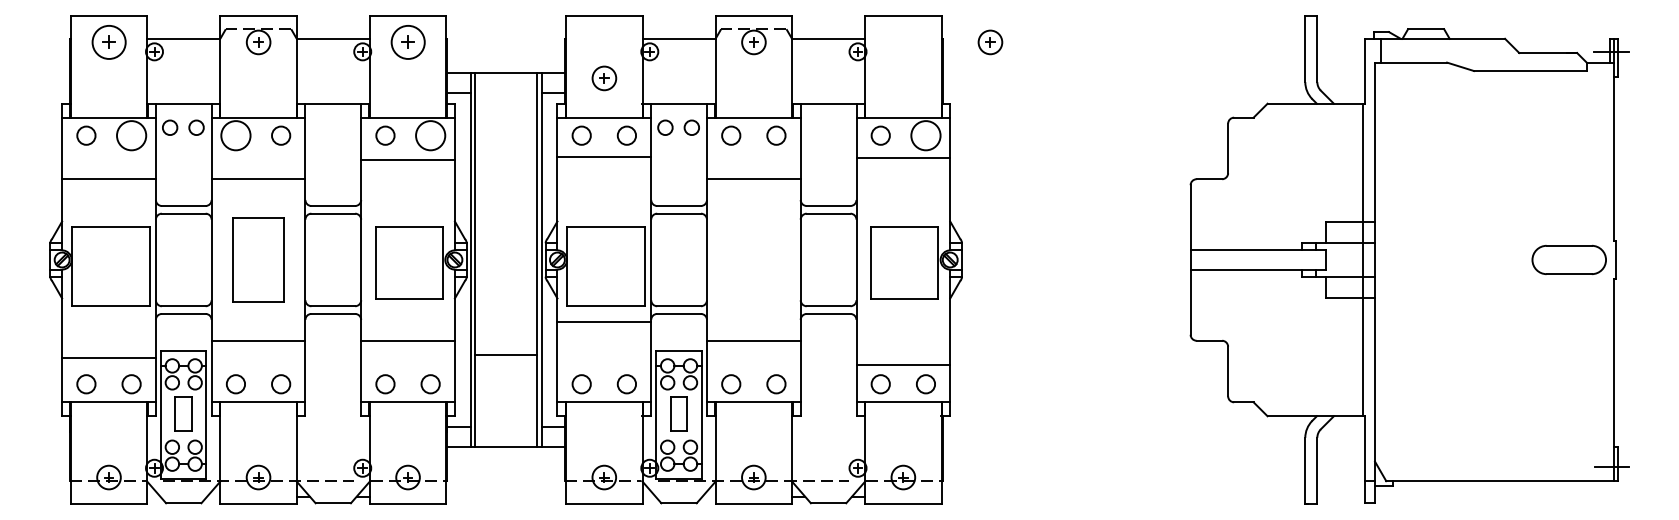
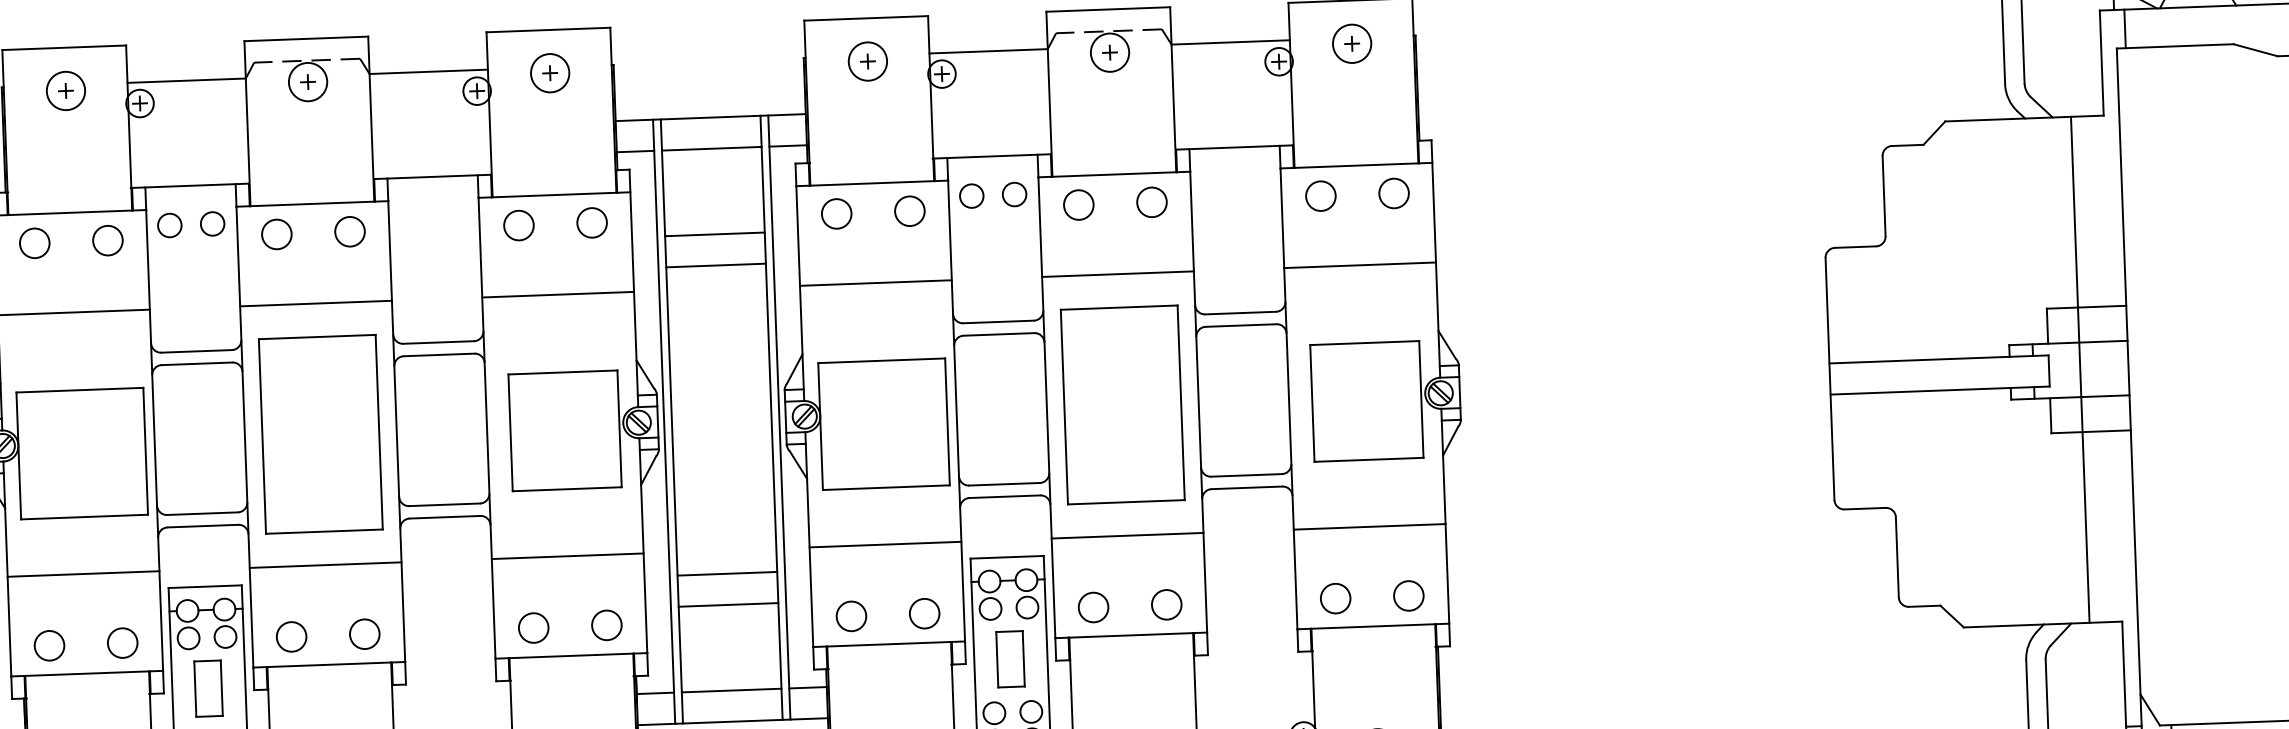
part: (108, 42) -> (64, 91), size x0.71
part: (407, 42) -> (549, 73), size x0.71
part: (990, 42) -> (1352, 43), moved
part: (604, 78) -> (868, 61), moved
line: (505, 92) -> (710, 148), added
circle: (131, 135) -> (107, 240), size x0.62
circle: (235, 135) -> (276, 234), size x0.62
circle: (430, 135) -> (591, 222), size x0.62
circle: (925, 135) -> (1393, 193), size x0.62
line: (505, 145) -> (713, 234), added
line: (604, 157) -> (876, 283), moved
line: (903, 158) -> (1360, 265), moved
line: (407, 160) -> (557, 295), moved
line: (505, 164) -> (715, 265), added
part: (258, 259) -> (320, 433), size x1.43
part: (753, 259) -> (1122, 404), added
line: (1363, 259) -> (2080, 369), moved
line: (604, 321) -> (885, 544), moved
line: (108, 357) -> (82, 573), moved
line: (903, 364) -> (1369, 526), moved
line: (505, 374) -> (727, 605), added
line: (505, 427) -> (730, 690), added

